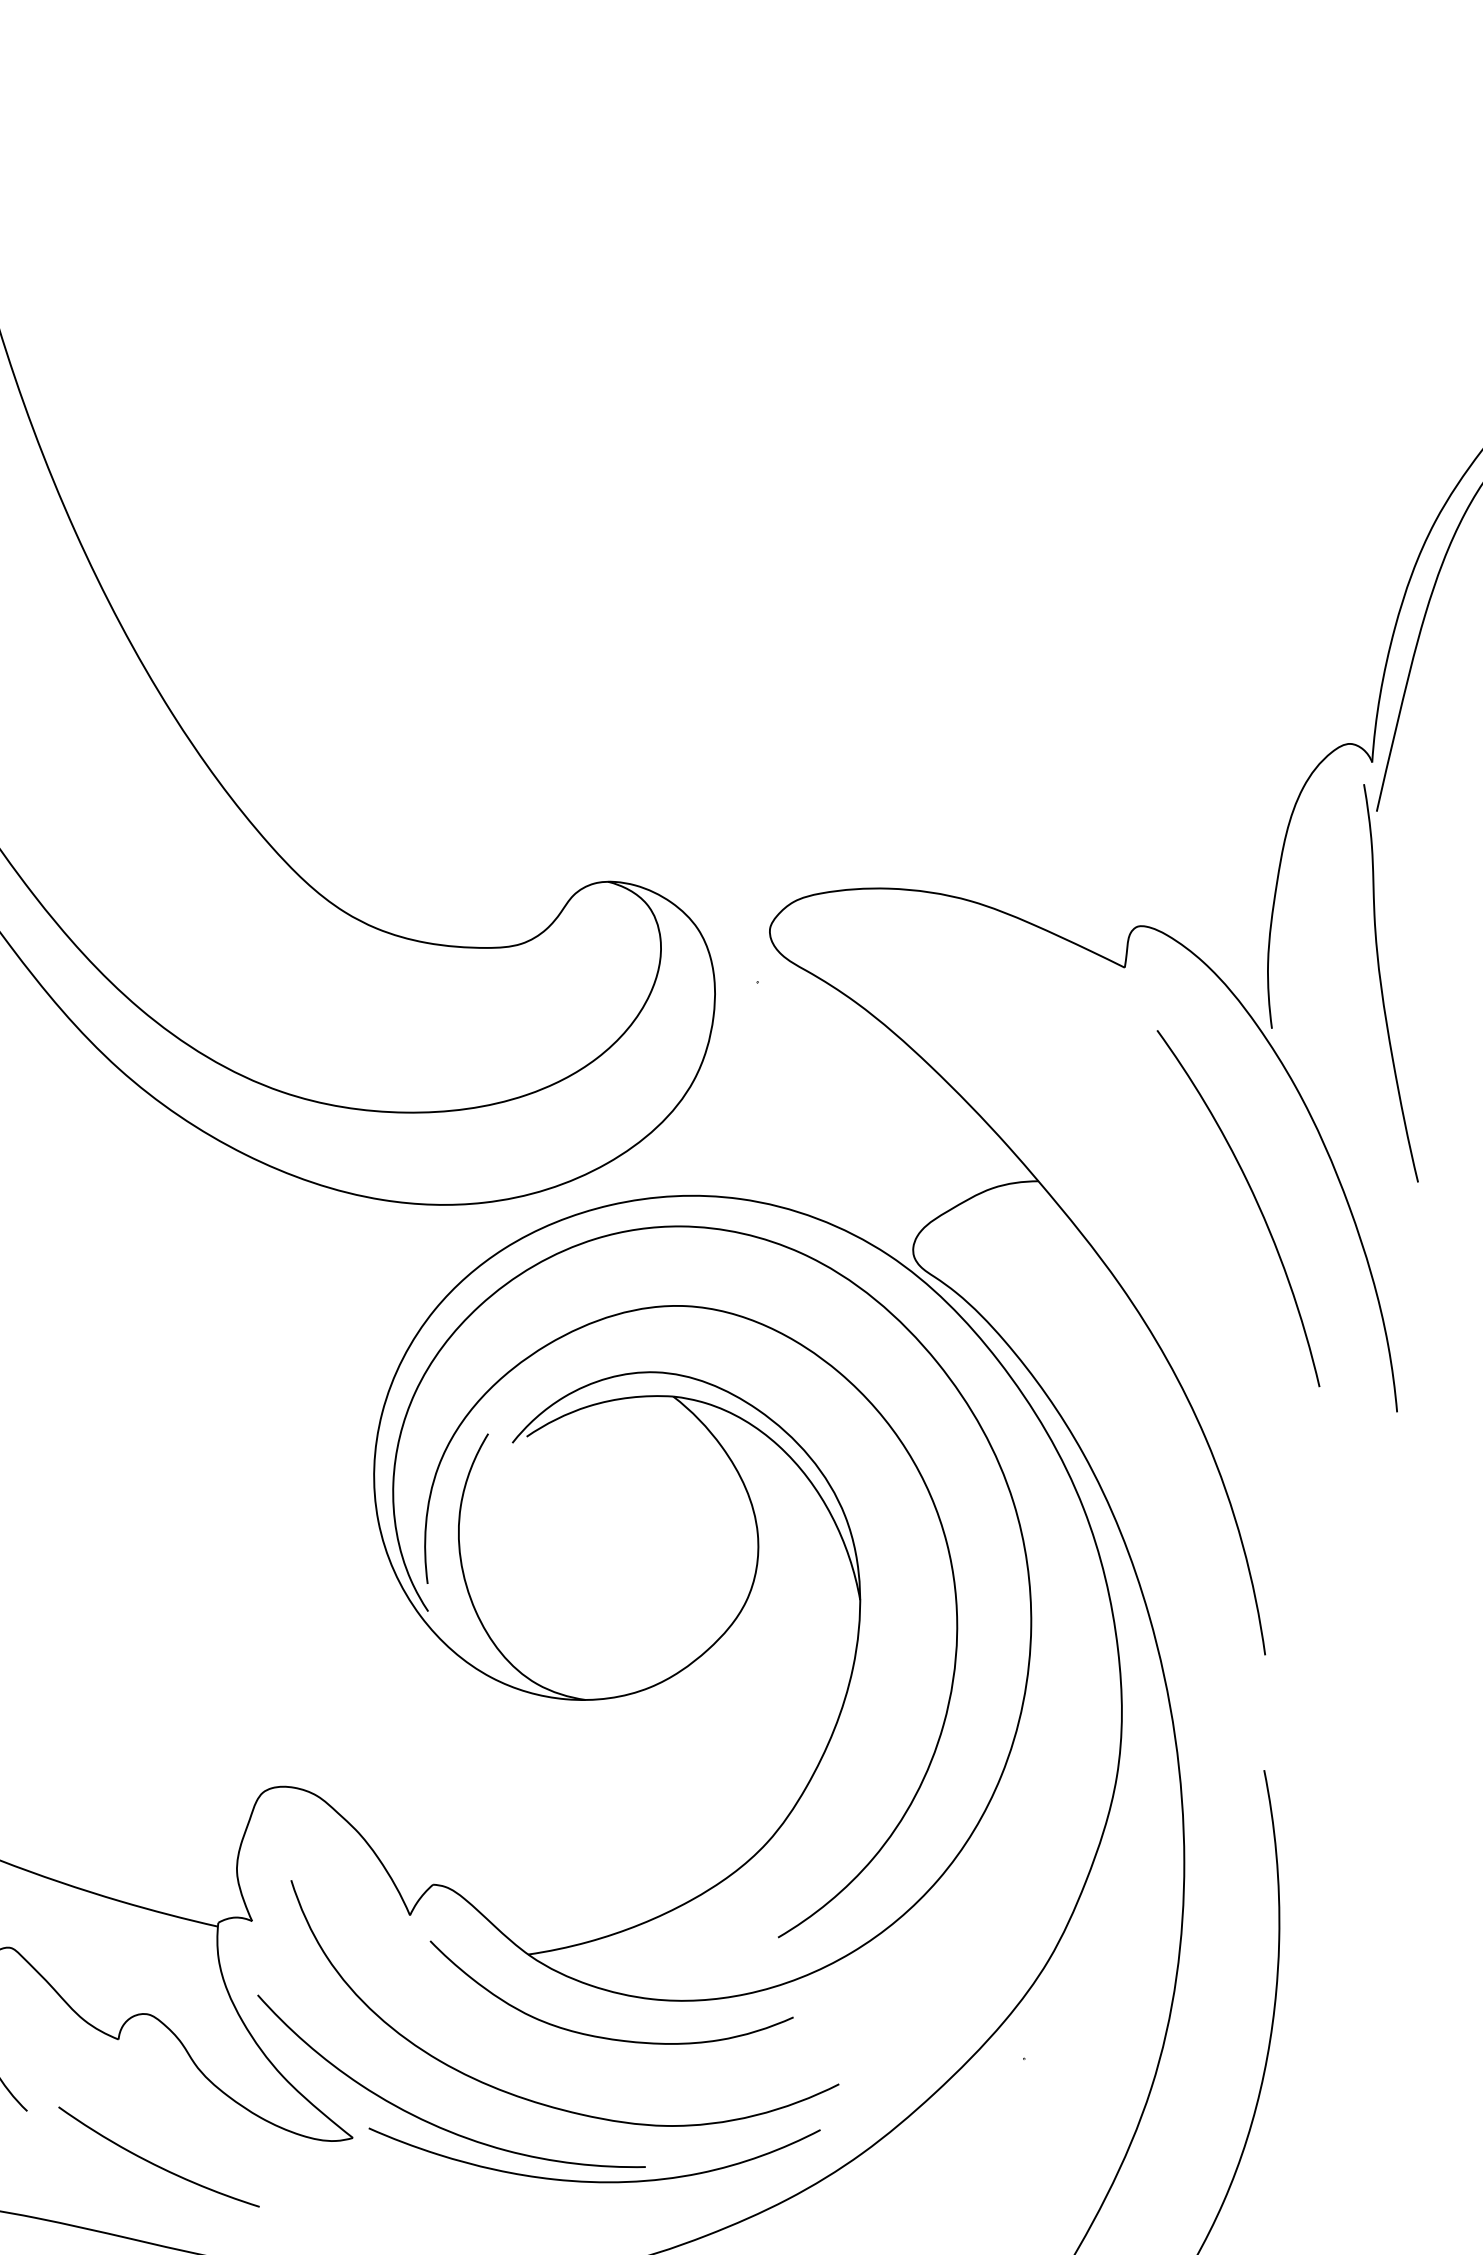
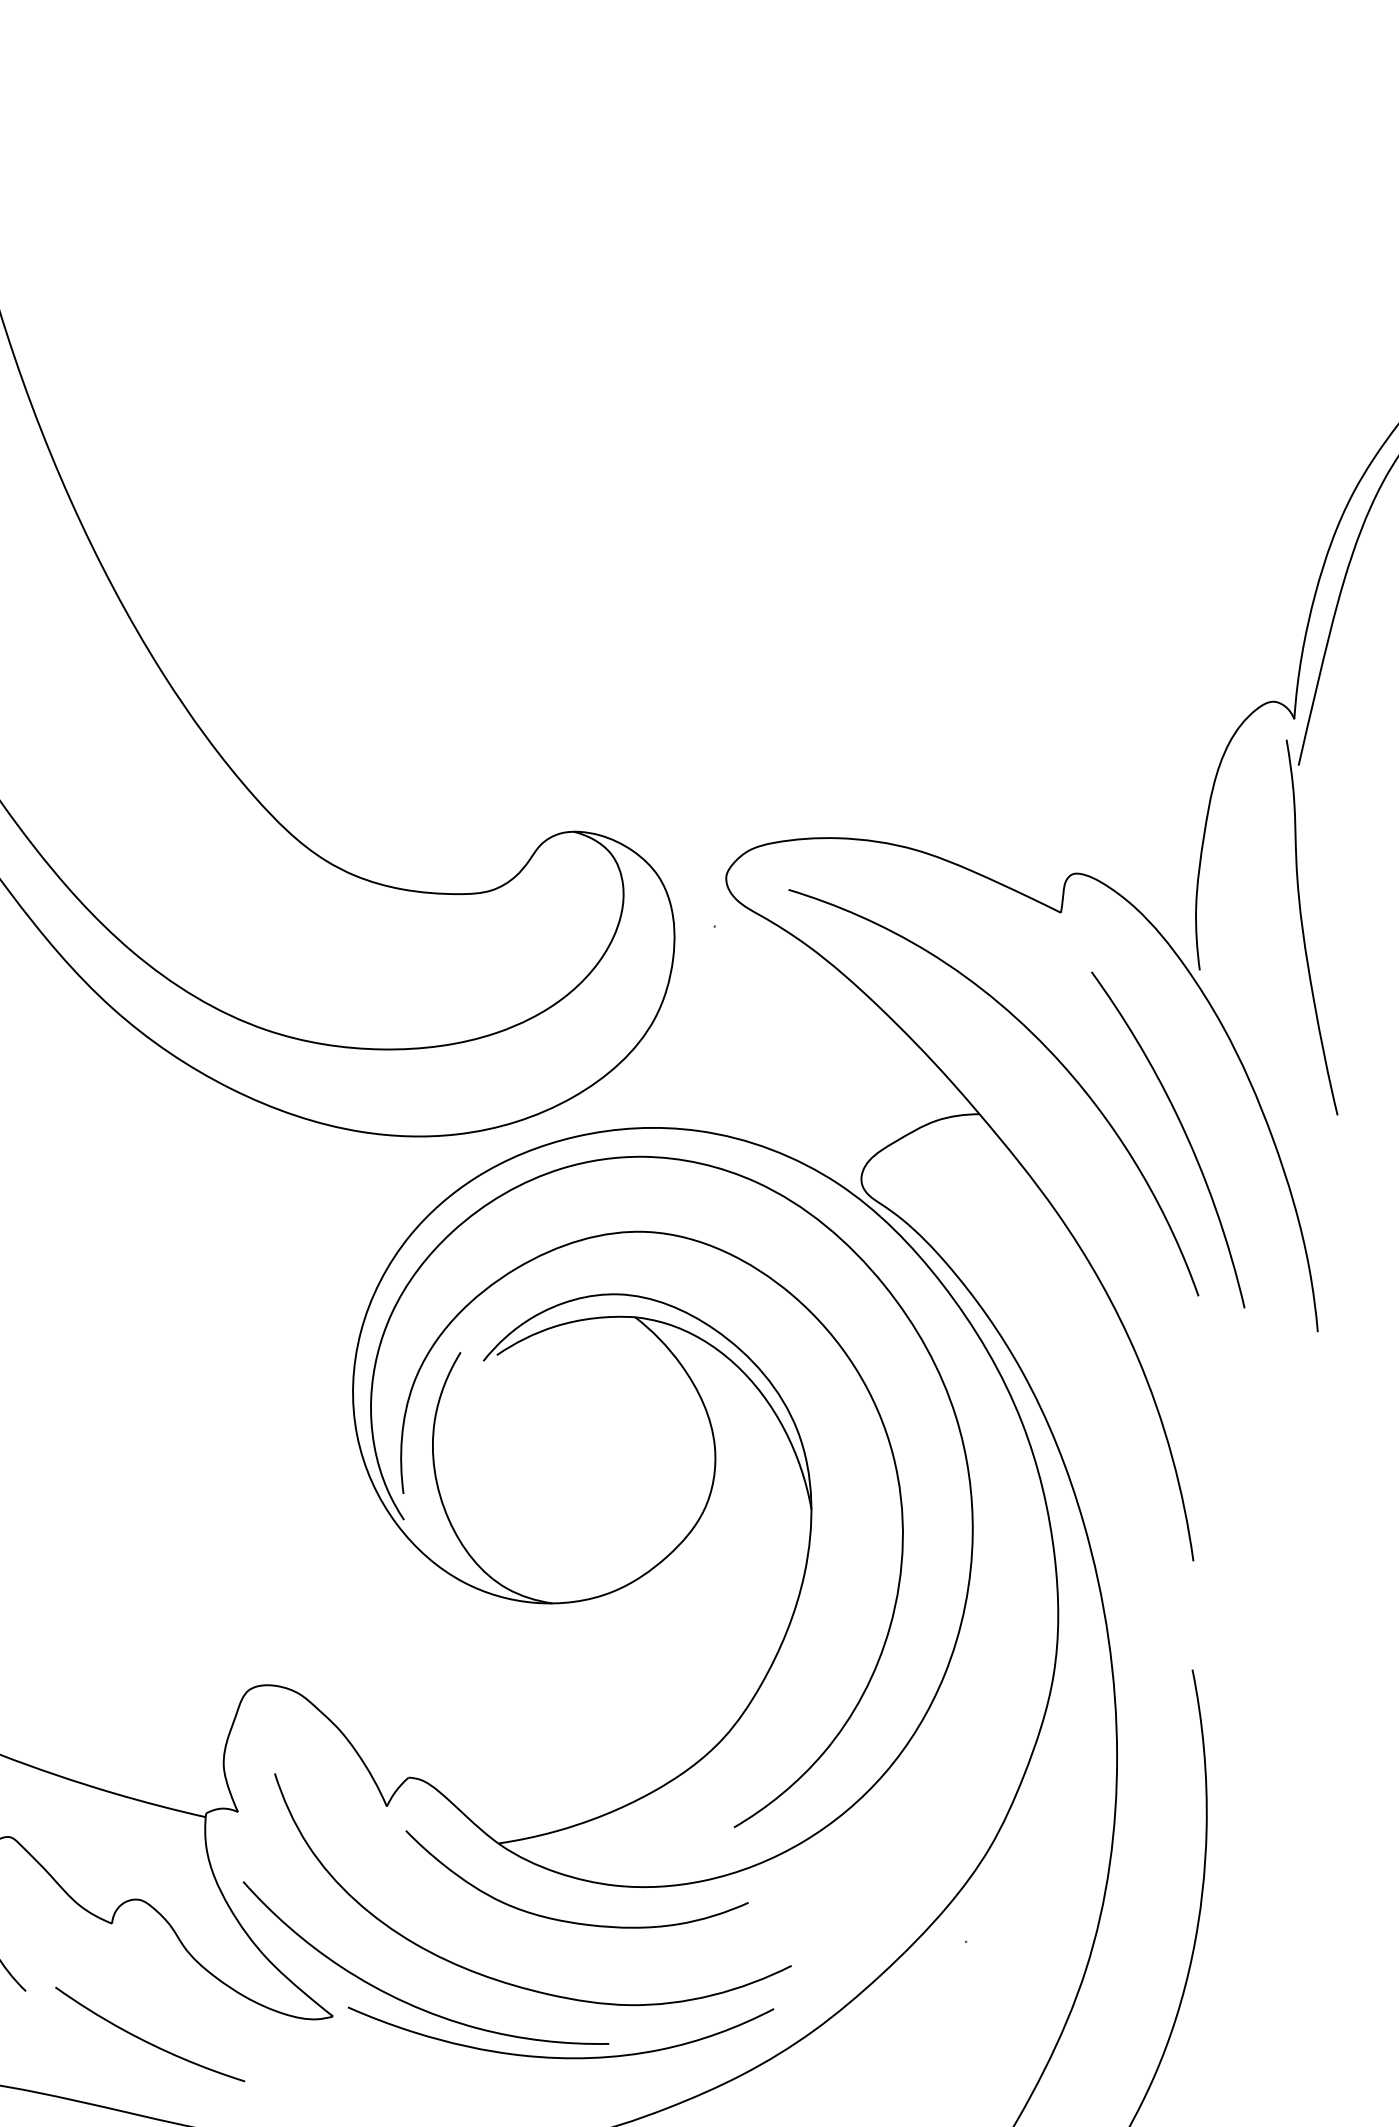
curve: (1108, 1111) -> (1045, 1048), added

